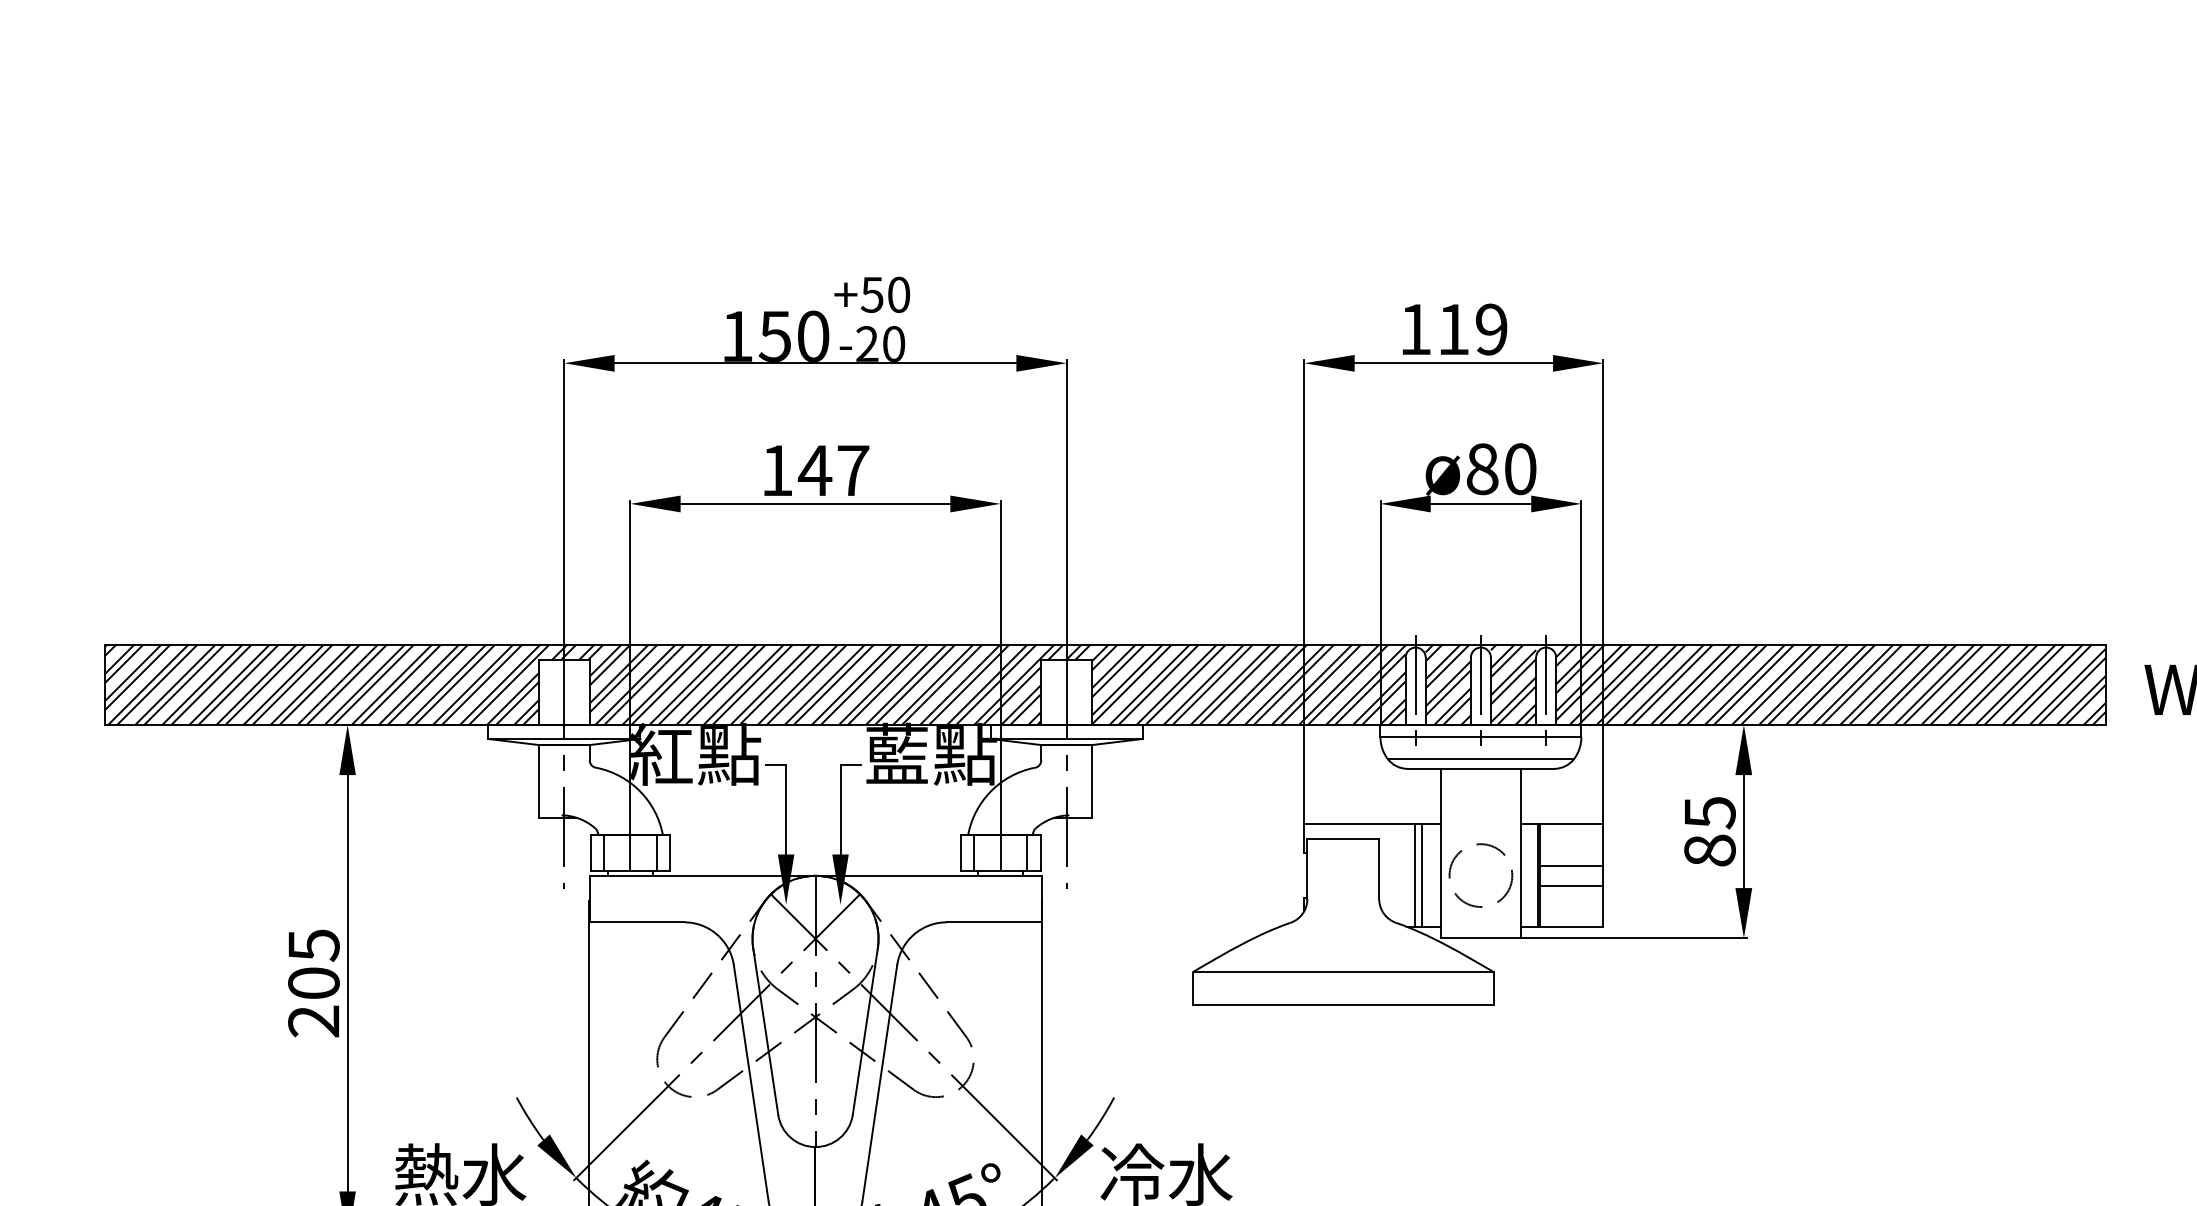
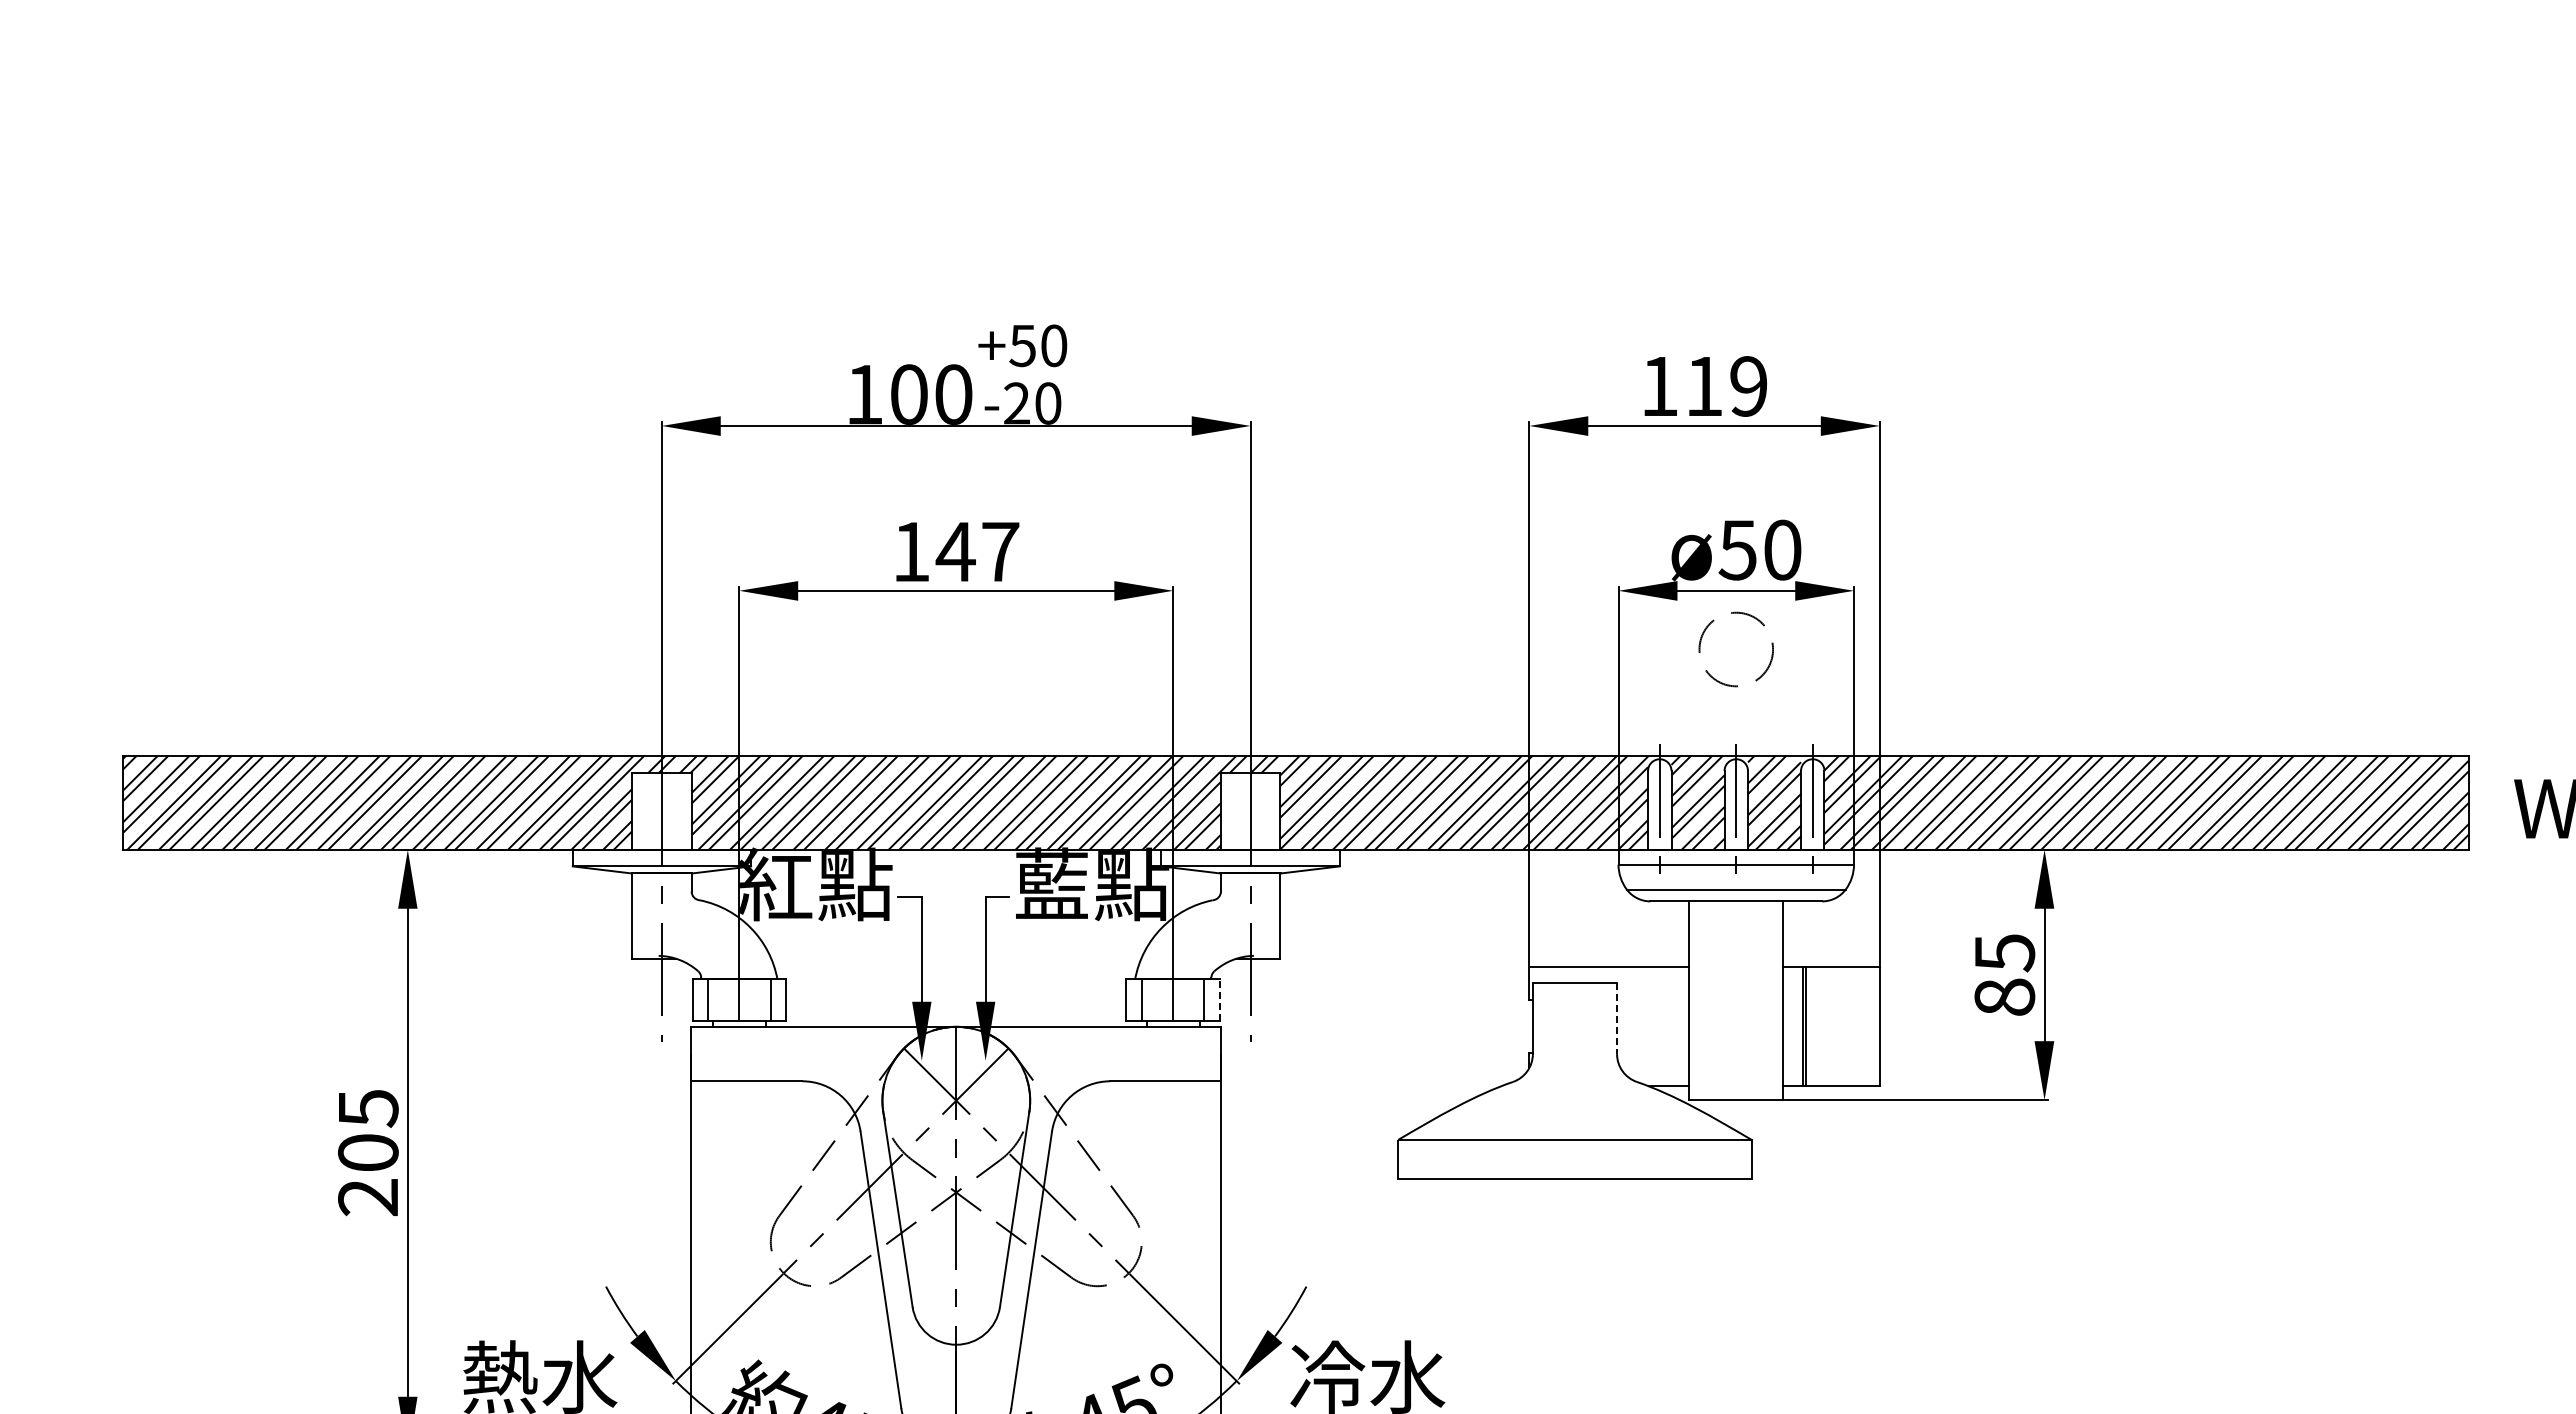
text: (774, 336) -> (908, 394), 150 -> 100
text: (1481, 468) -> (1737, 549), ø80 -> ø50
line: (1040, 853) -> (1220, 1000), solid -> dashed
line: (1571, 865) -> (1842, 1014), removed
line: (1379, 869) -> (1617, 1019), solid -> dashed
line: (1414, 875) -> (1658, 1026), removed
line: (1422, 875) -> (1667, 1026), removed
circle: (1480, 875) -> (1735, 649), moved
line: (1571, 885) -> (1842, 1038), removed

